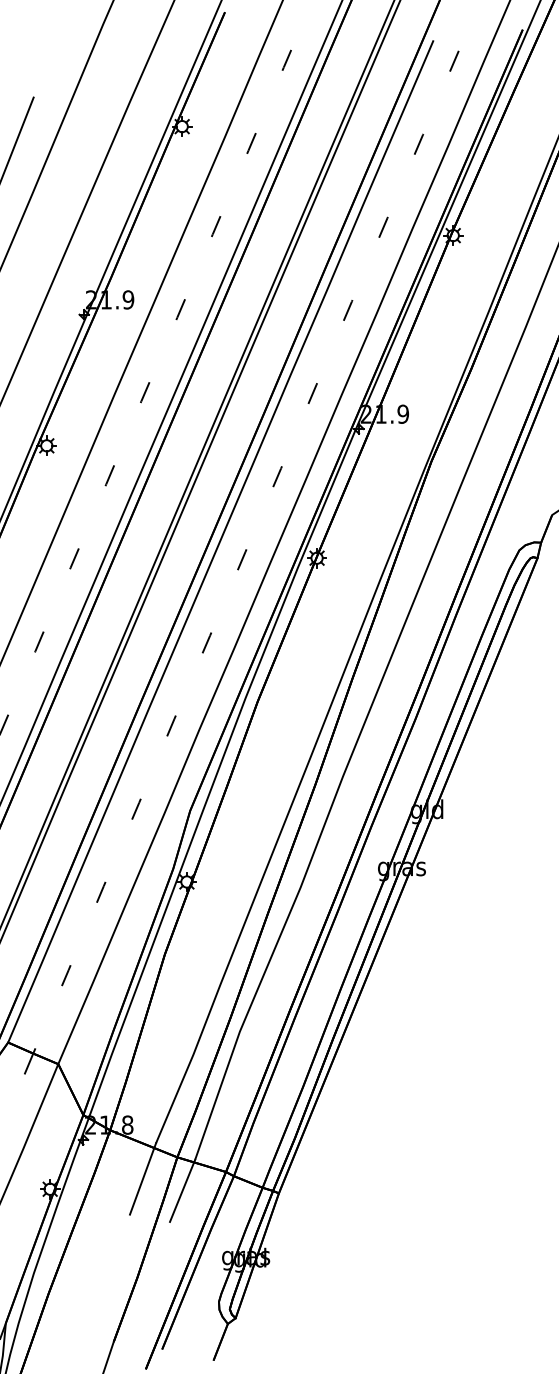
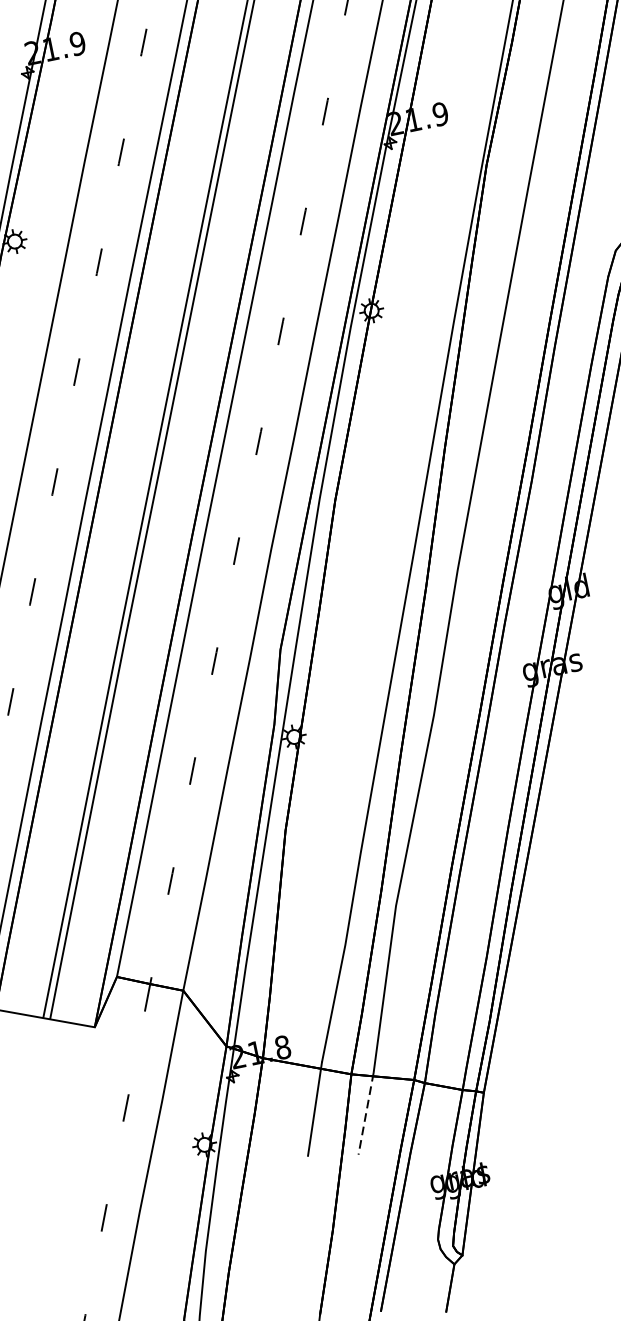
line: (182, 1191) -> (366, 1114), solid -> dashed

